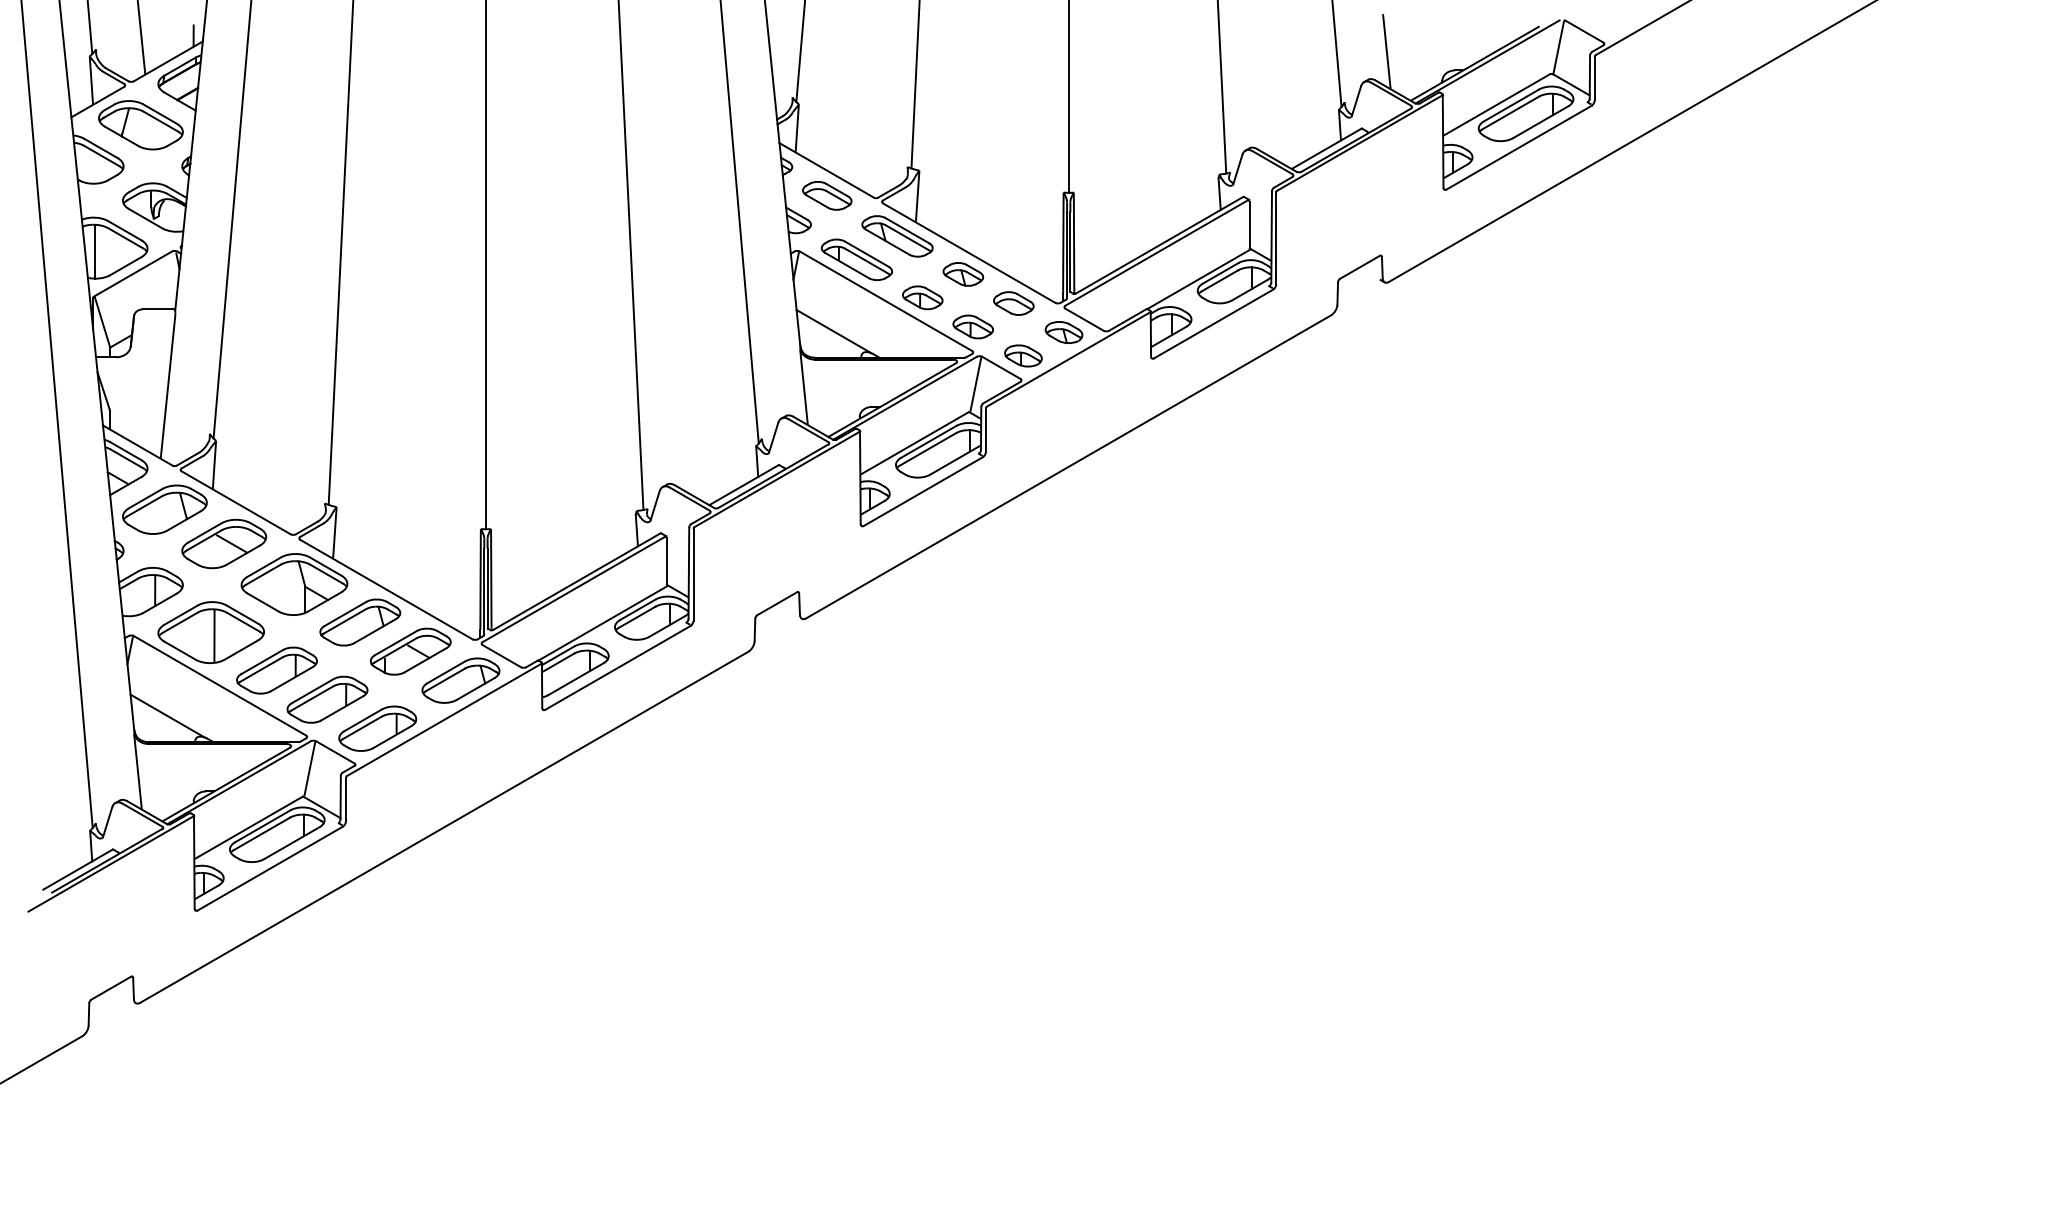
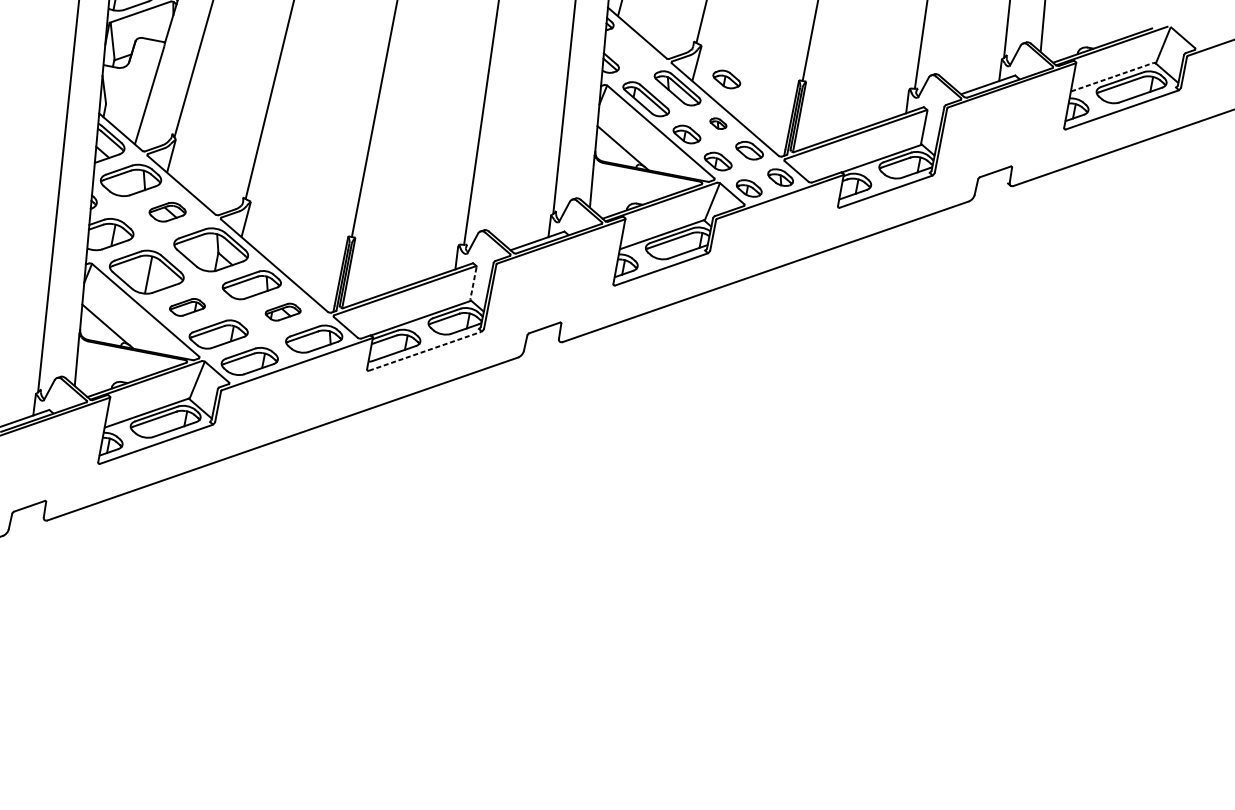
line: (1496, 104) -> (1112, 76), solid -> dashed
part: (827, 195) -> (634, 50), removed
part: (962, 210) -> (726, 79), added
part: (963, 274) -> (718, 123), size x0.6
part: (223, 543) -> (167, 211), size x0.6
line: (666, 561) -> (473, 283), solid -> dashed
part: (410, 651) -> (282, 312), size x0.6
line: (617, 667) -> (424, 350), solid -> dashed
part: (276, 670) -> (187, 307), size x0.6

